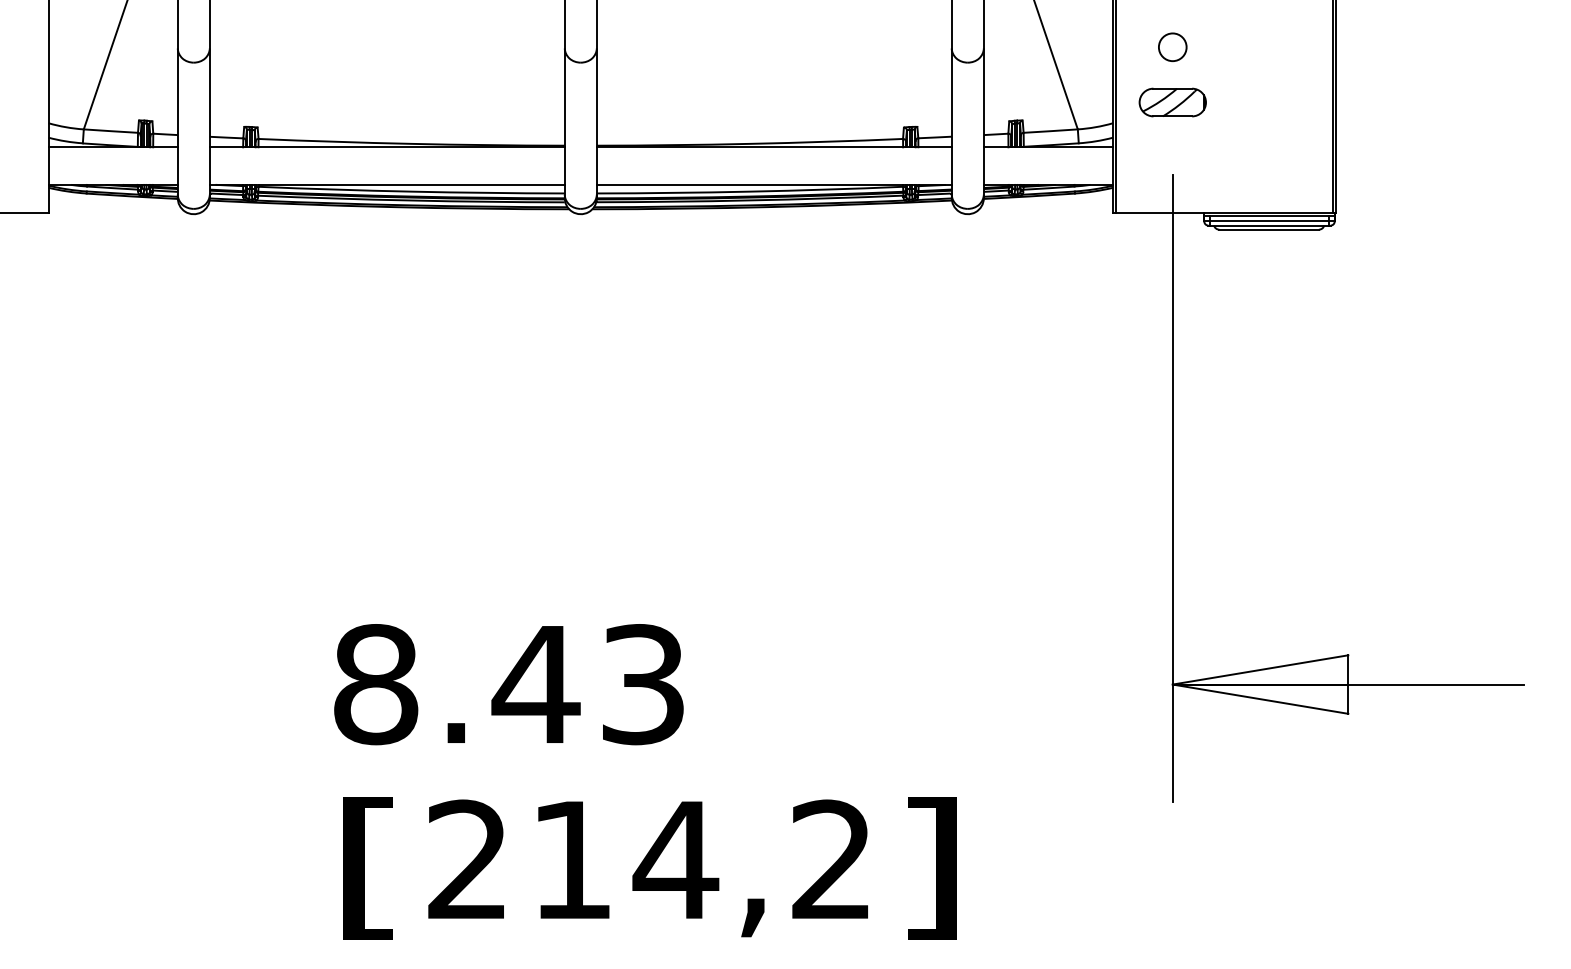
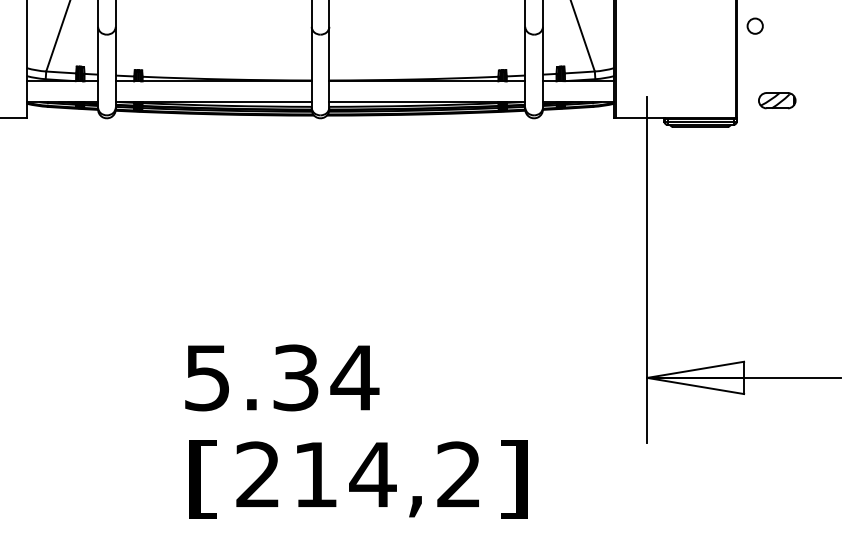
circle: (1171, 46) -> (754, 25), moved
part: (1173, 102) -> (777, 100), moved
text: (510, 683) -> (281, 377), 8.43 -> 5.34

